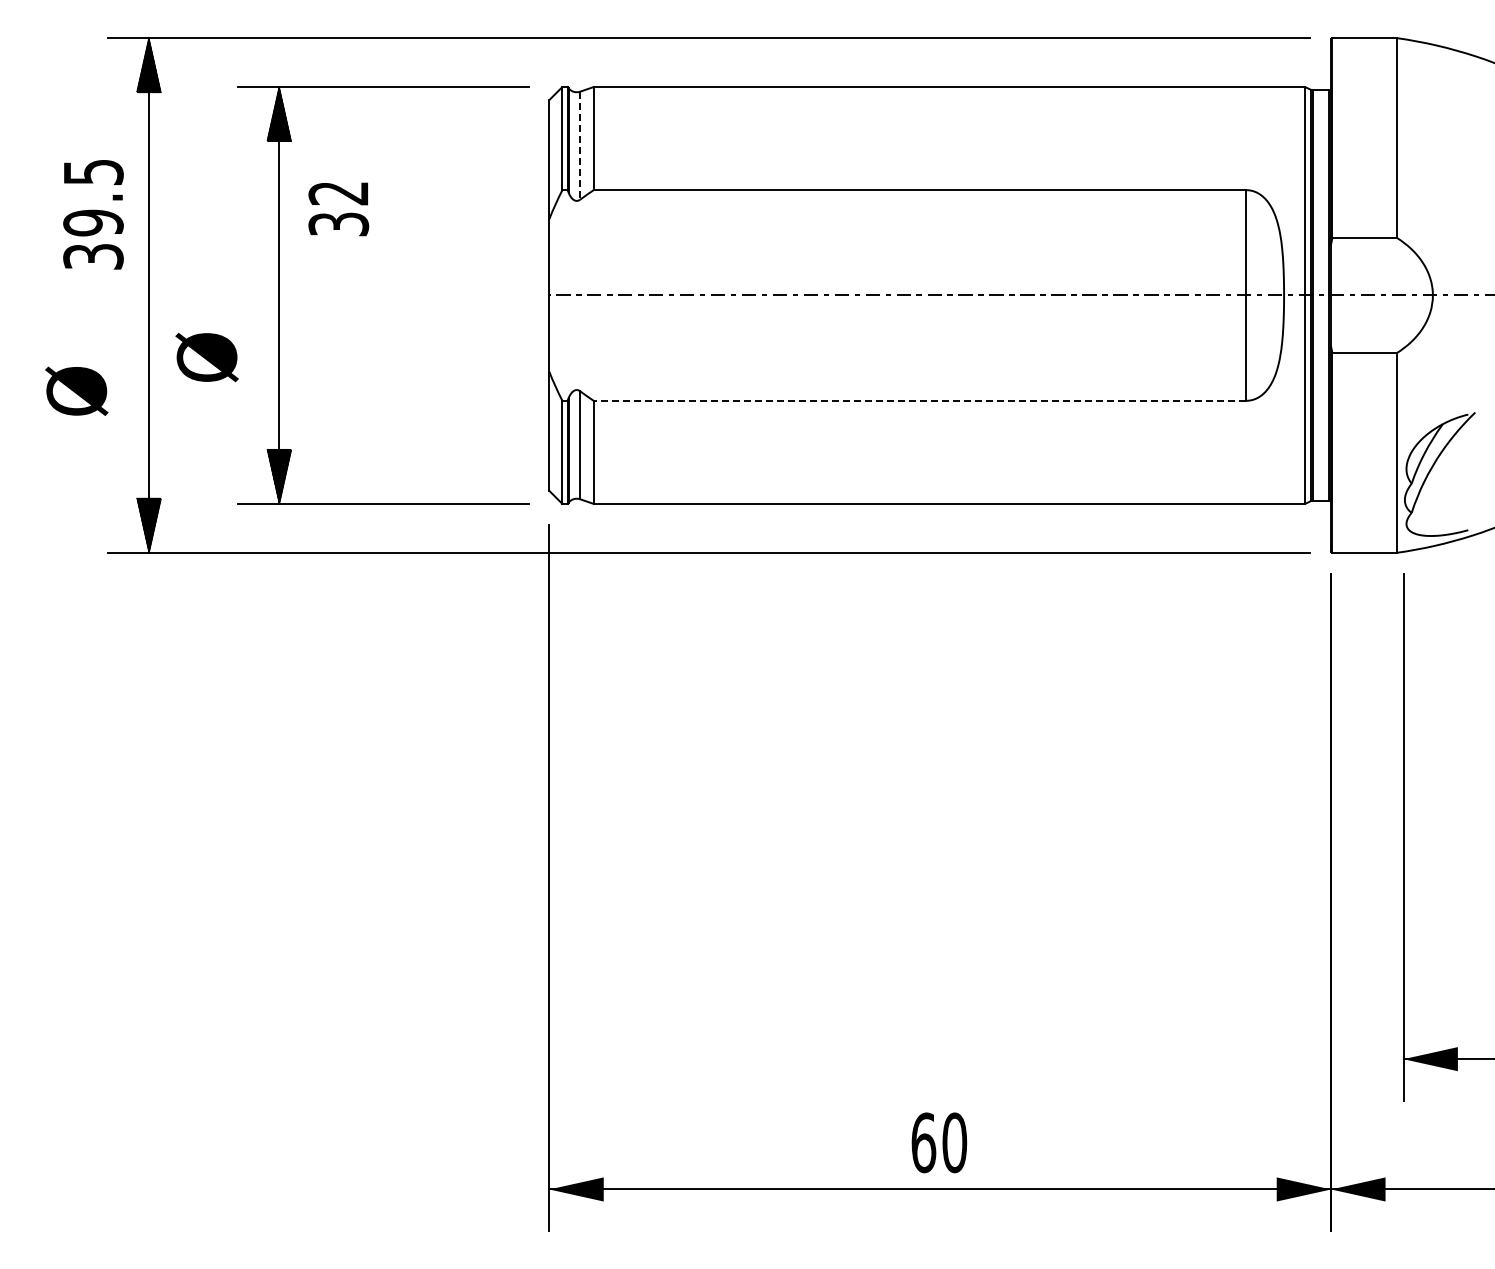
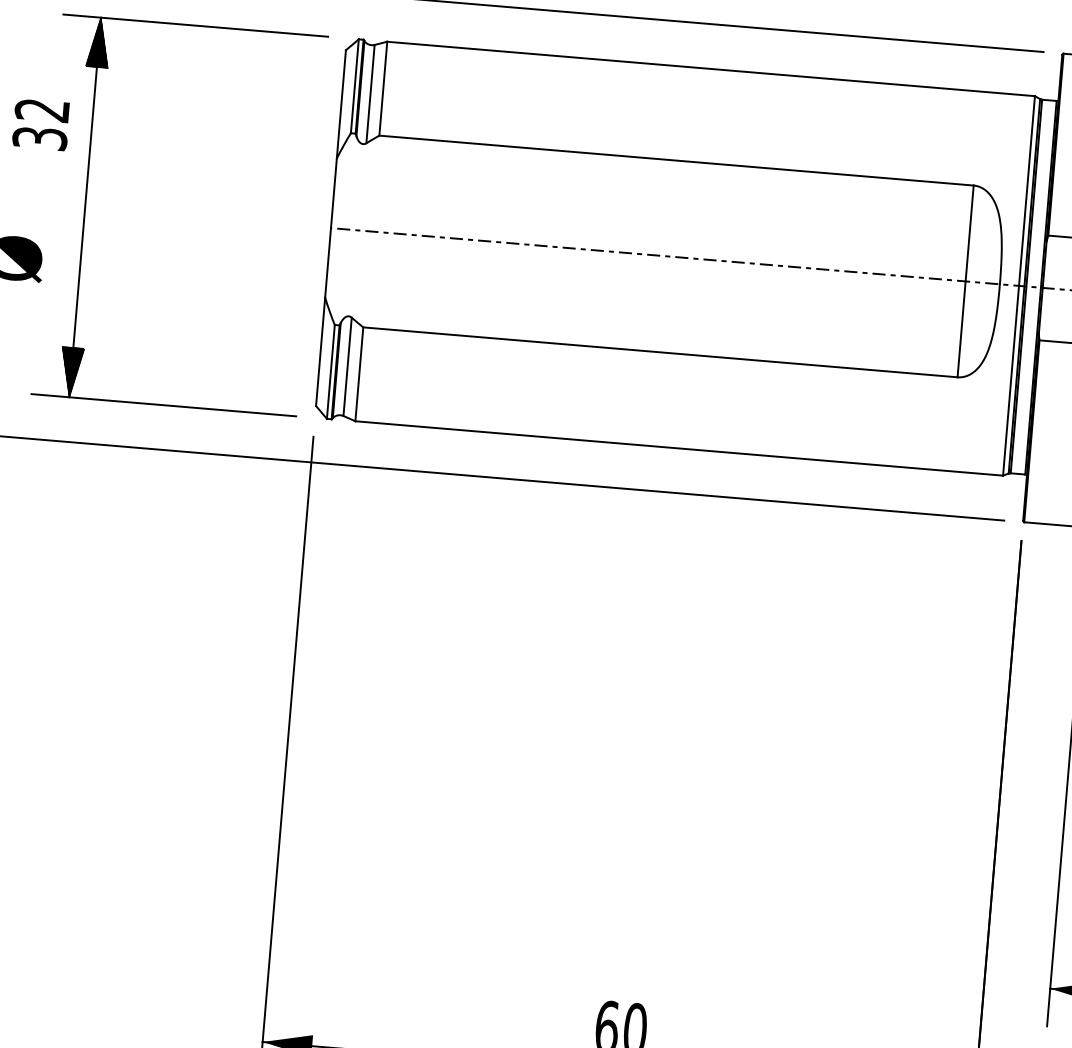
line: (580, 145) -> (370, 93), dashed -> solid
text: (338, 209) -> (40, 124), moved
line: (919, 400) -> (659, 352), dashed -> solid

